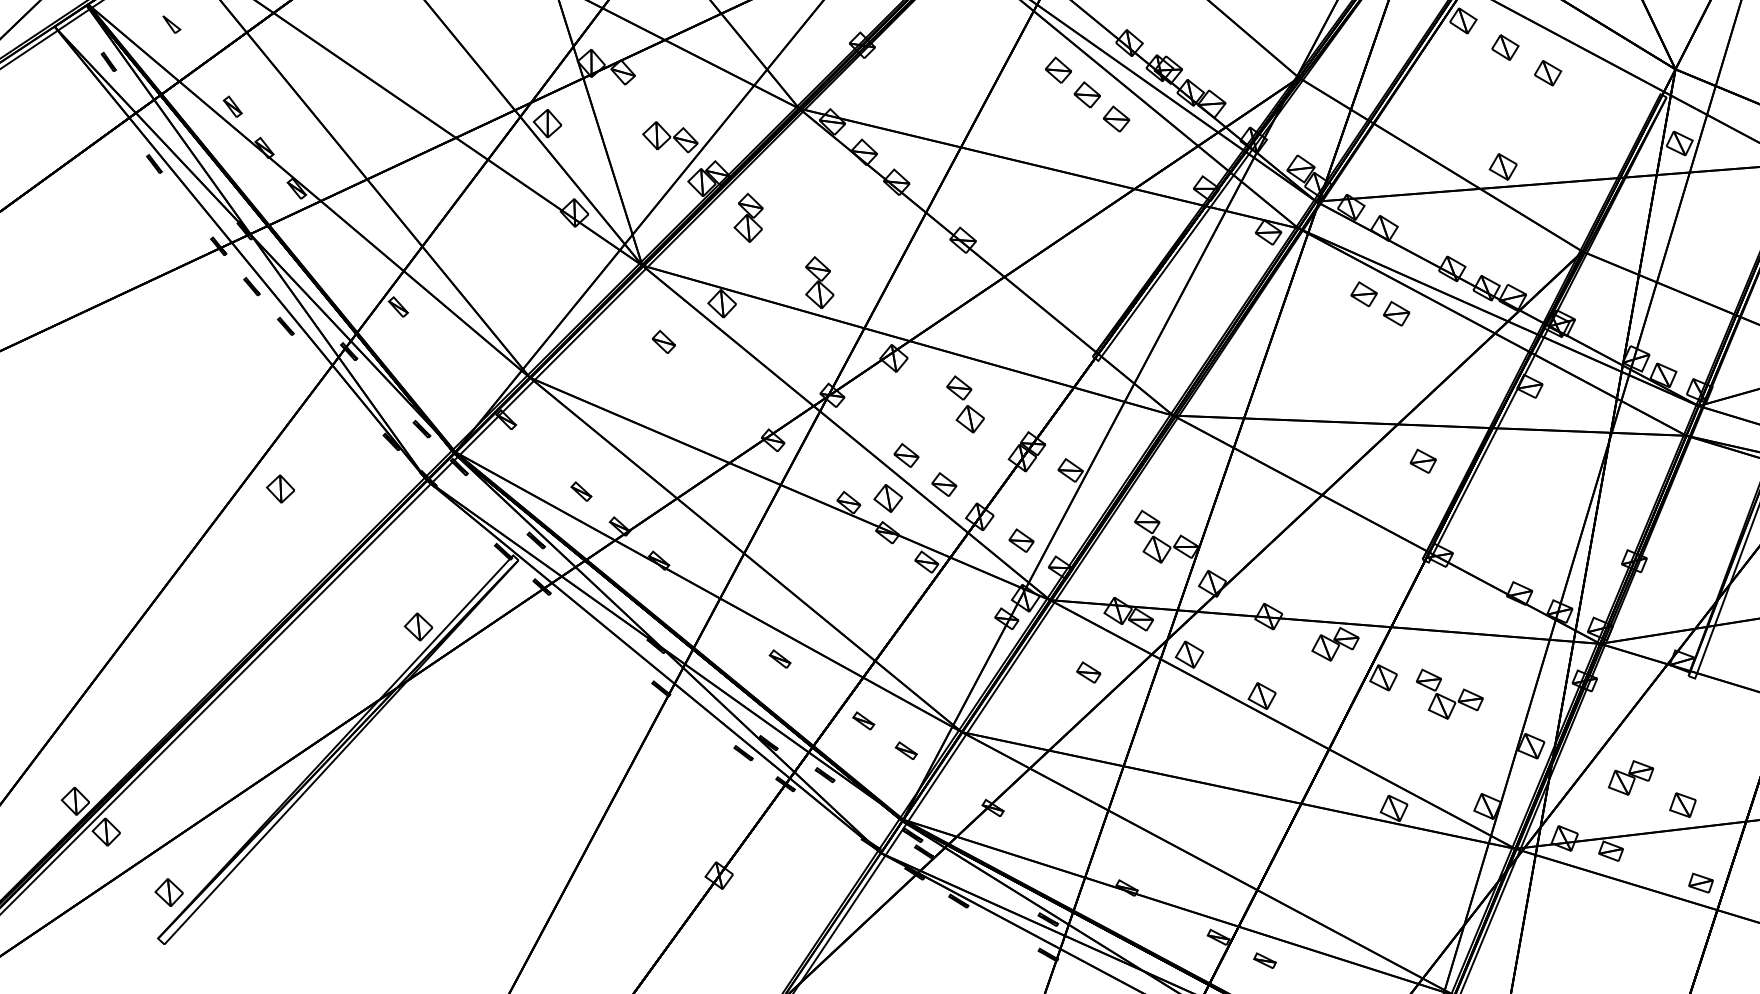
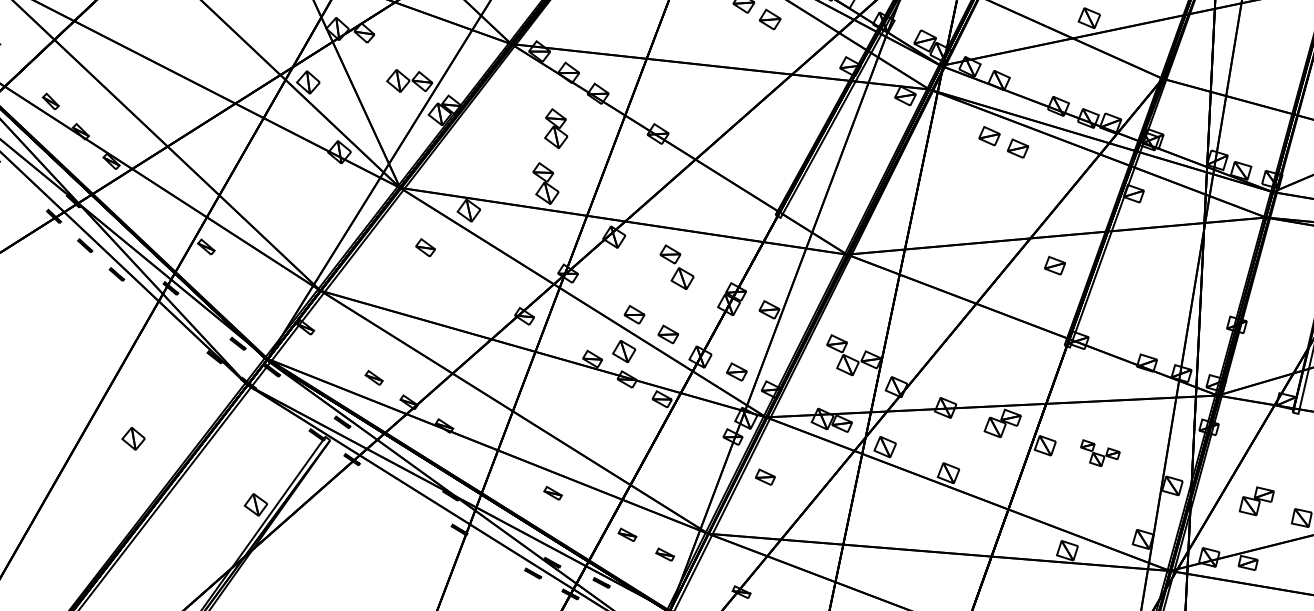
part: (748, 217) -> (555, 128), moved
part: (279, 488) -> (132, 438), moved
part: (1088, 672) -> (765, 477), moved
part: (1449, 693) -> (1100, 451), size x0.7

